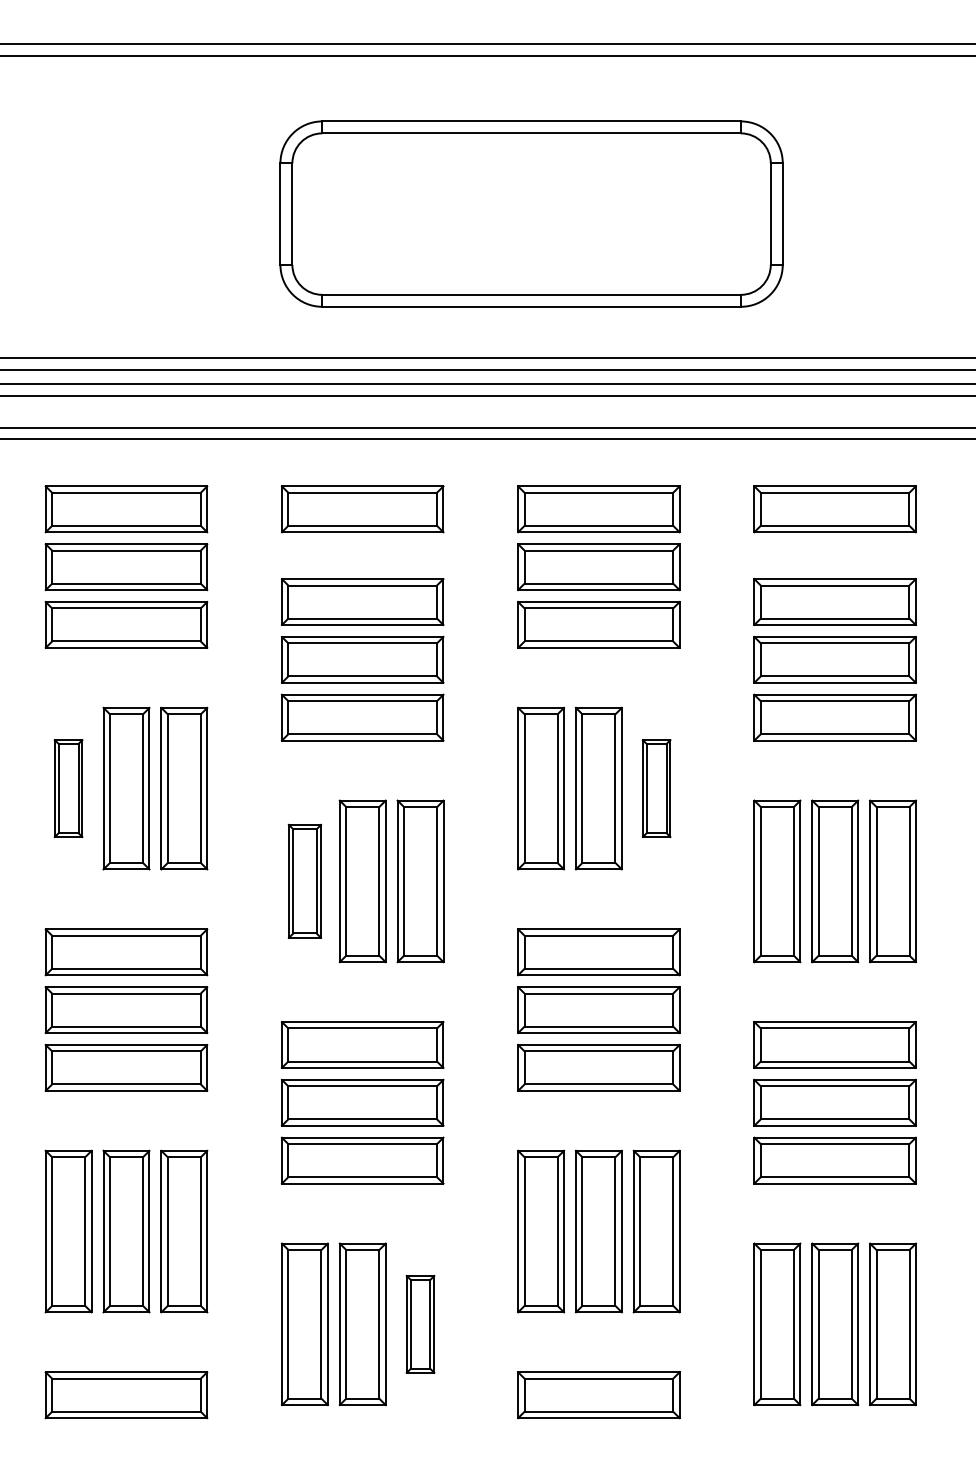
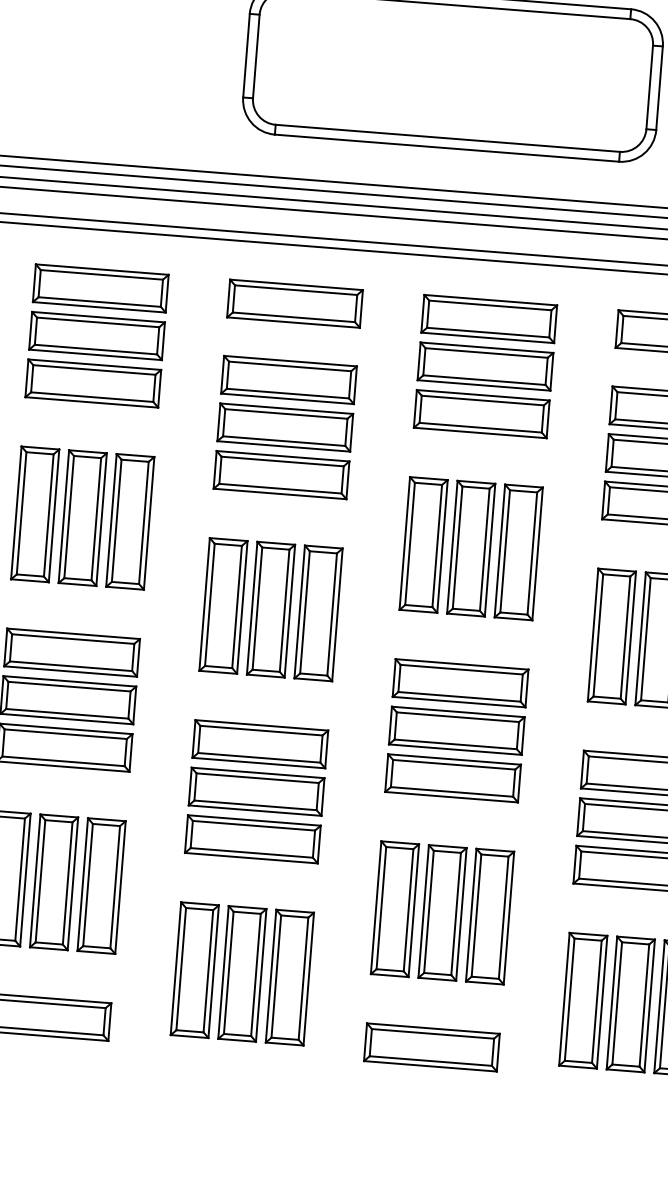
part: (68, 788) -> (35, 514), size x1.67
part: (656, 788) -> (518, 552), size x1.67
part: (304, 881) -> (223, 606), size x1.43
part: (420, 1324) -> (289, 977), size x1.67

